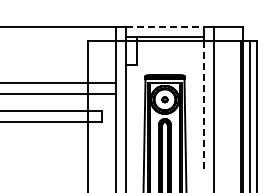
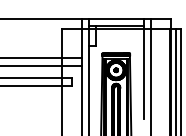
line: (165, 26) -> (116, 18), dashed -> solid
line: (203, 104) -> (143, 73), dashed -> solid

